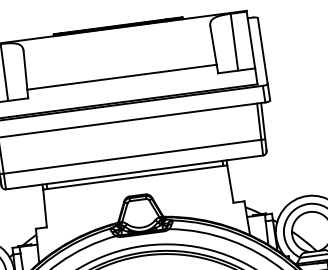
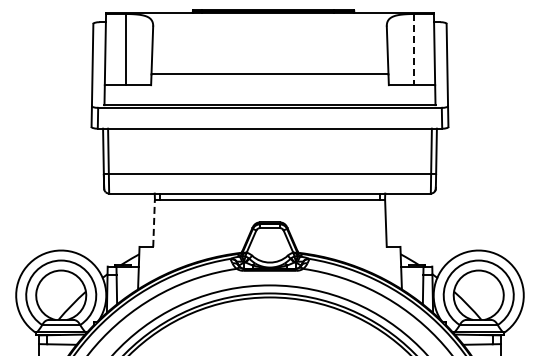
line: (234, 42) -> (413, 49), solid -> dashed
line: (45, 208) -> (154, 223), solid -> dashed

